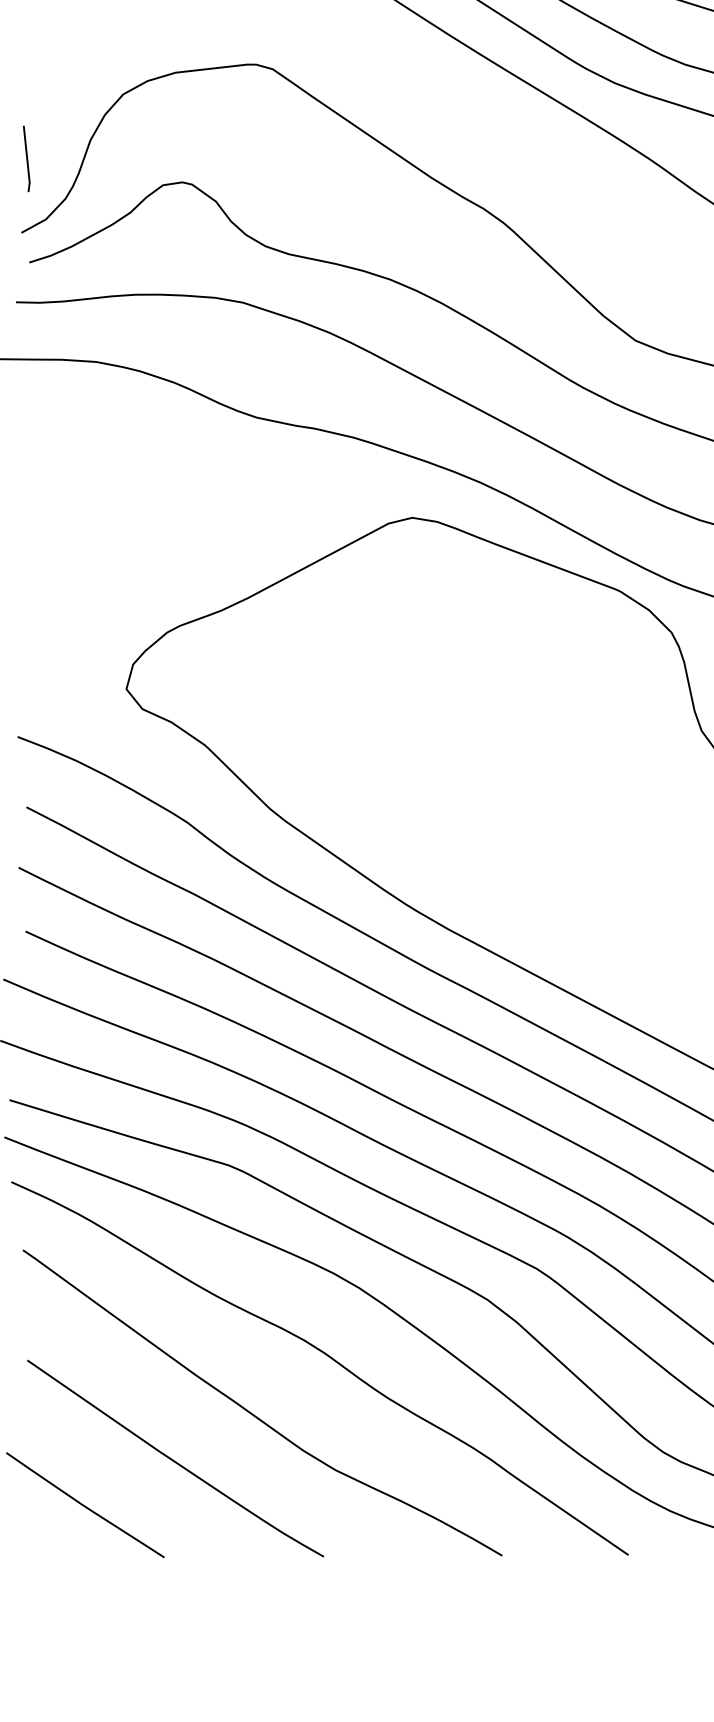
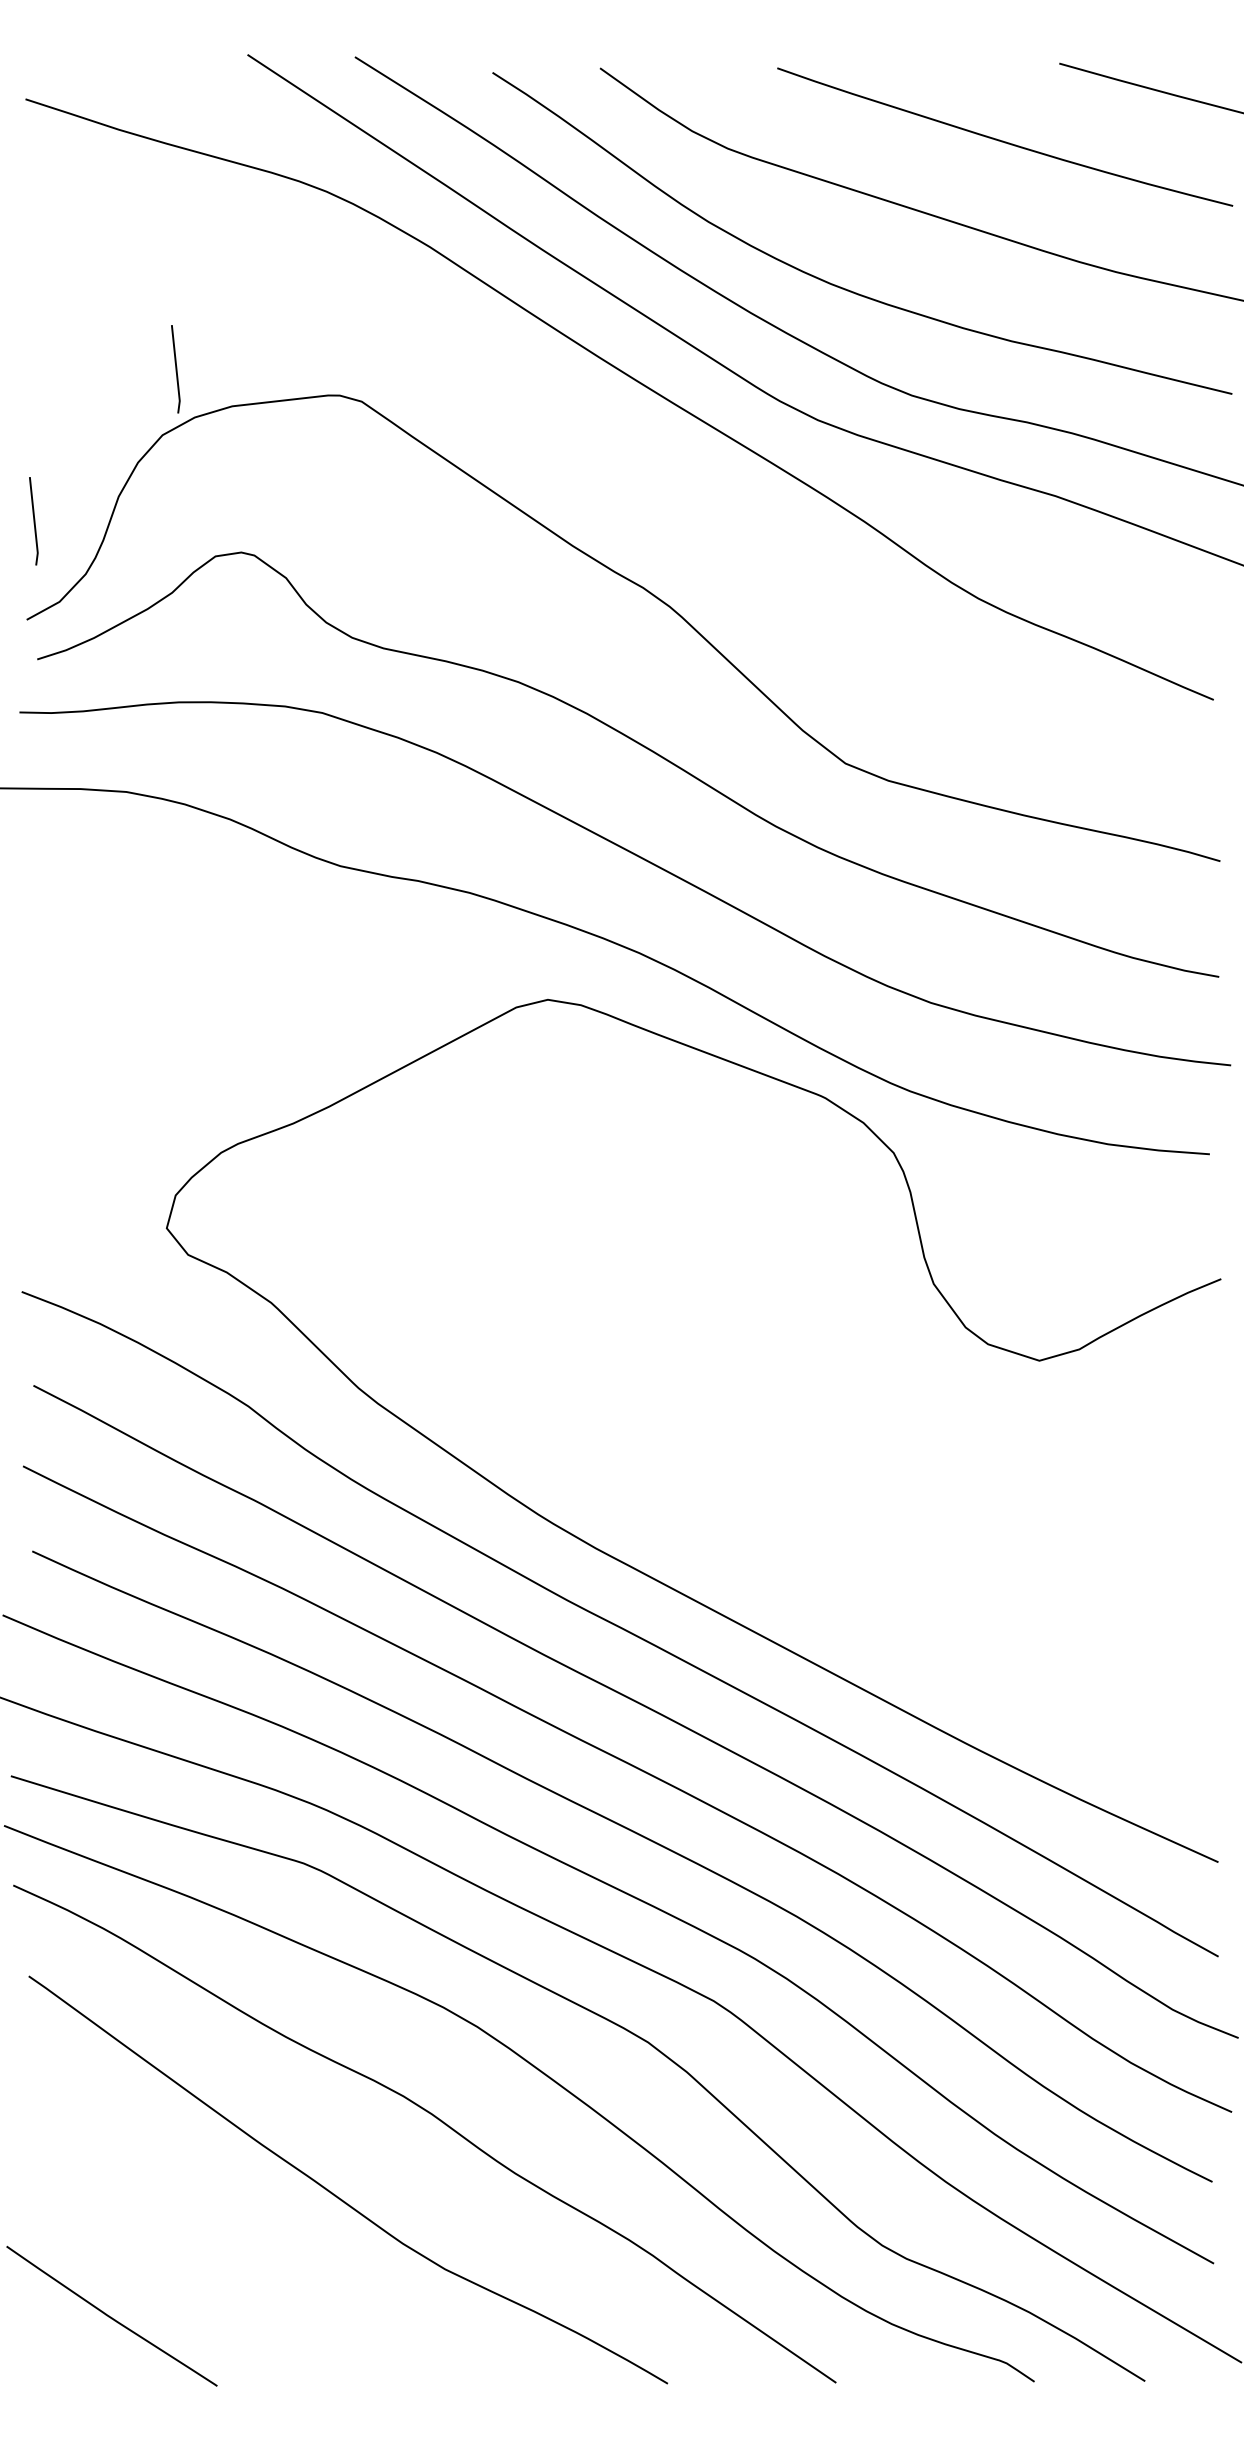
line: (132, 45) -> (175, 369), added
curve: (174, 1460) -> (230, 2256), removed

